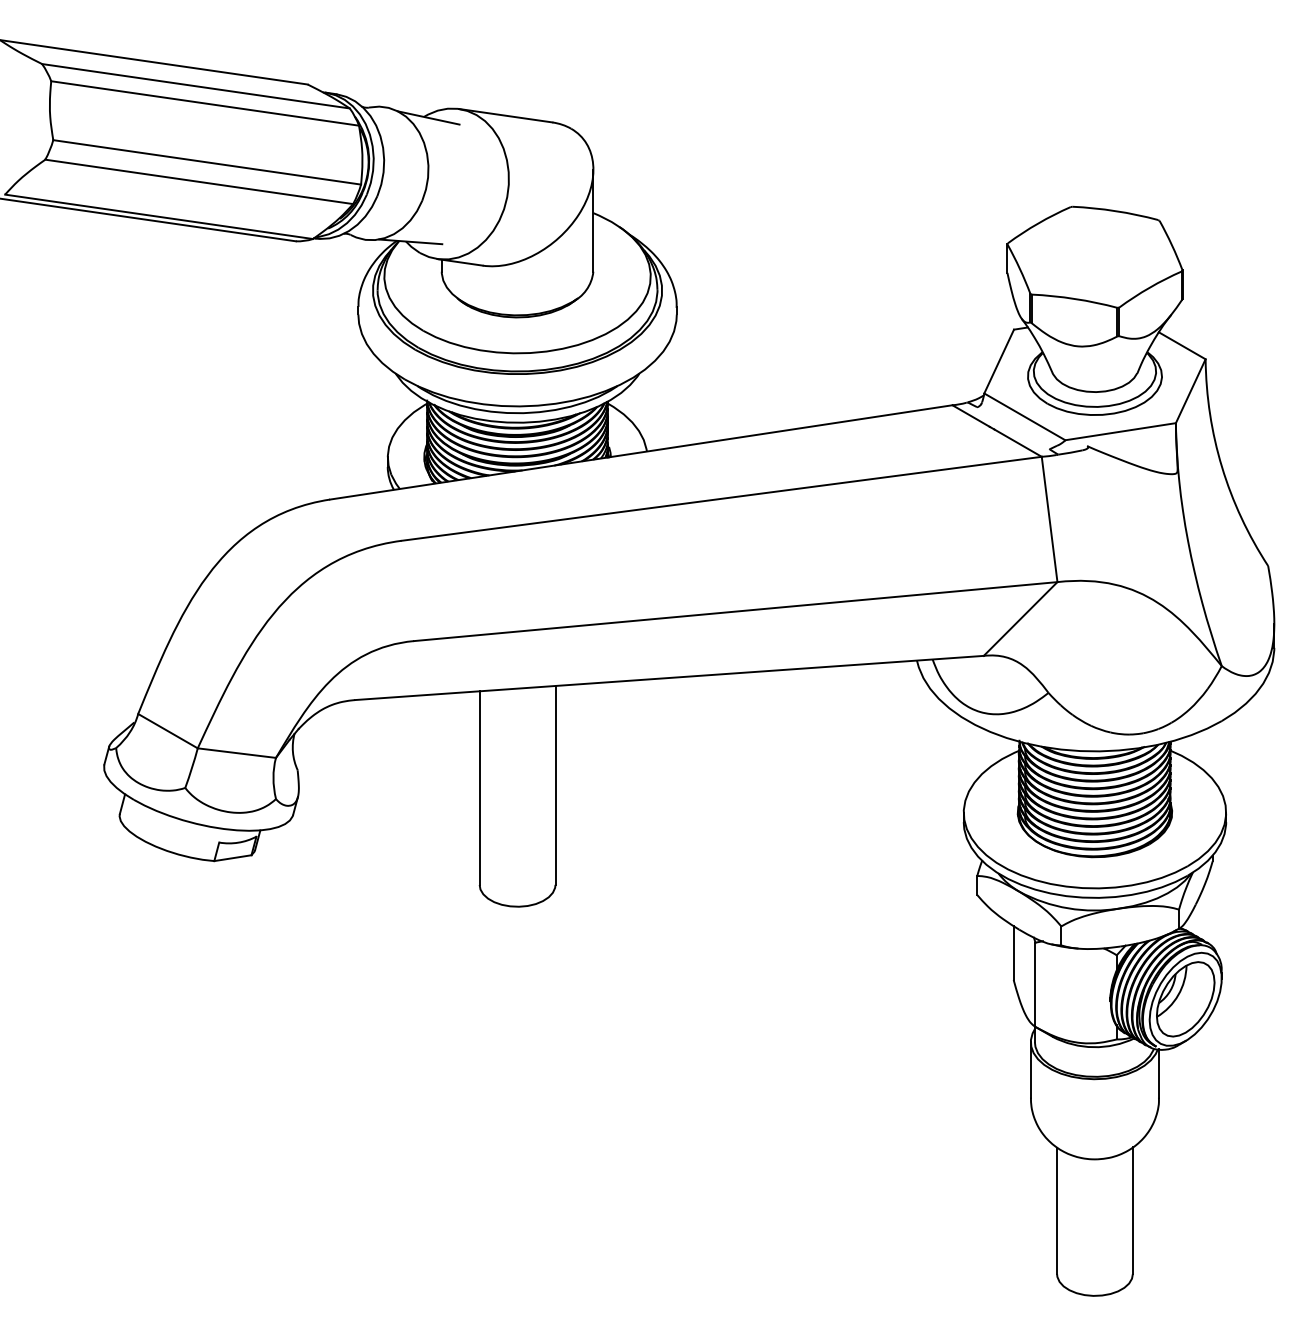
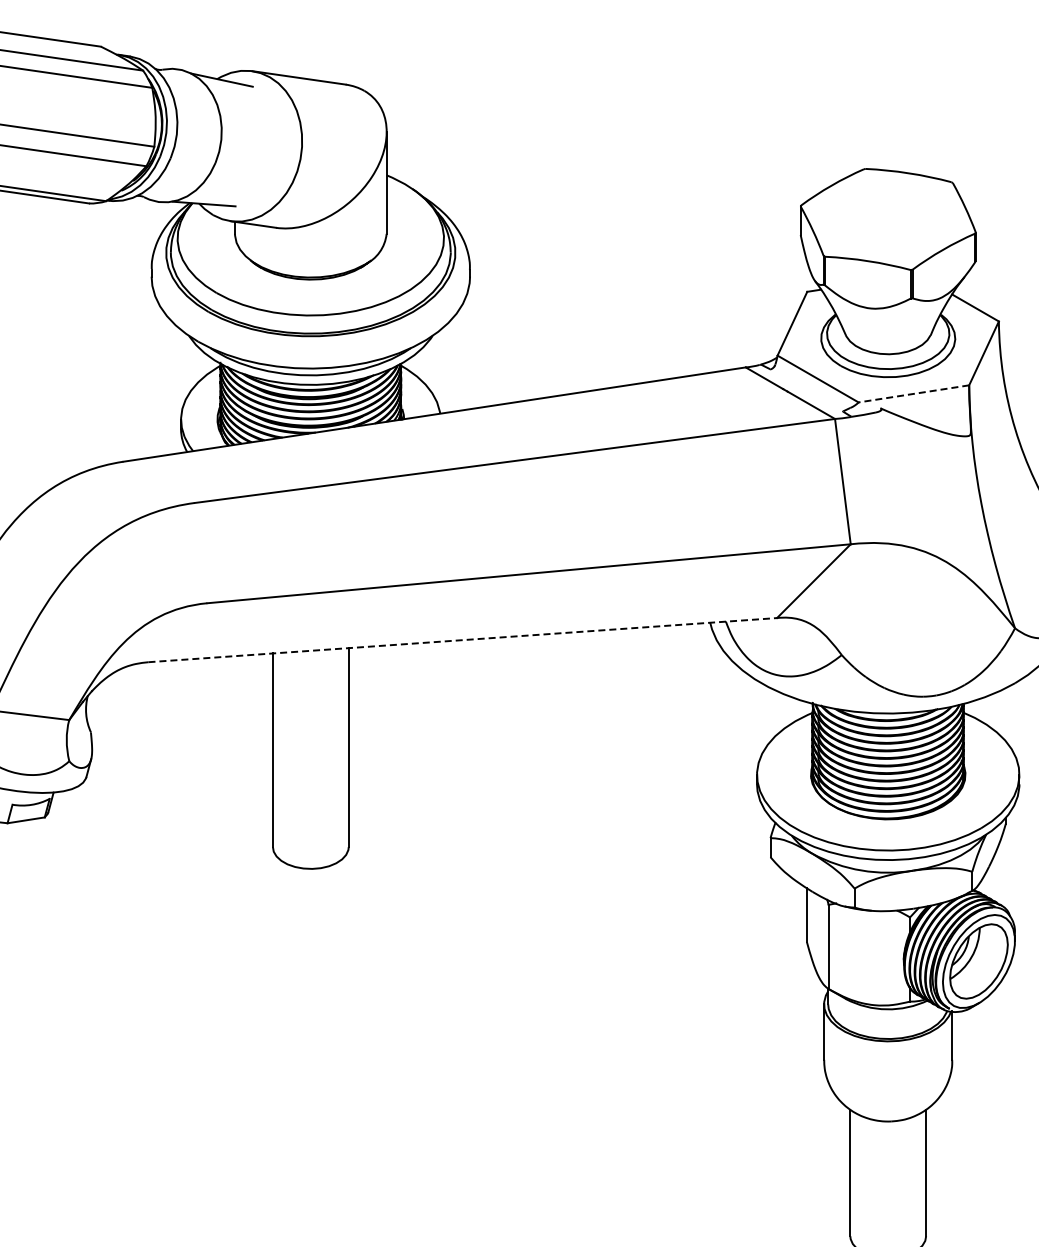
line: (1120, 431) -> (913, 393), solid -> dashed
line: (670, 677) -> (463, 639), solid -> dashed

